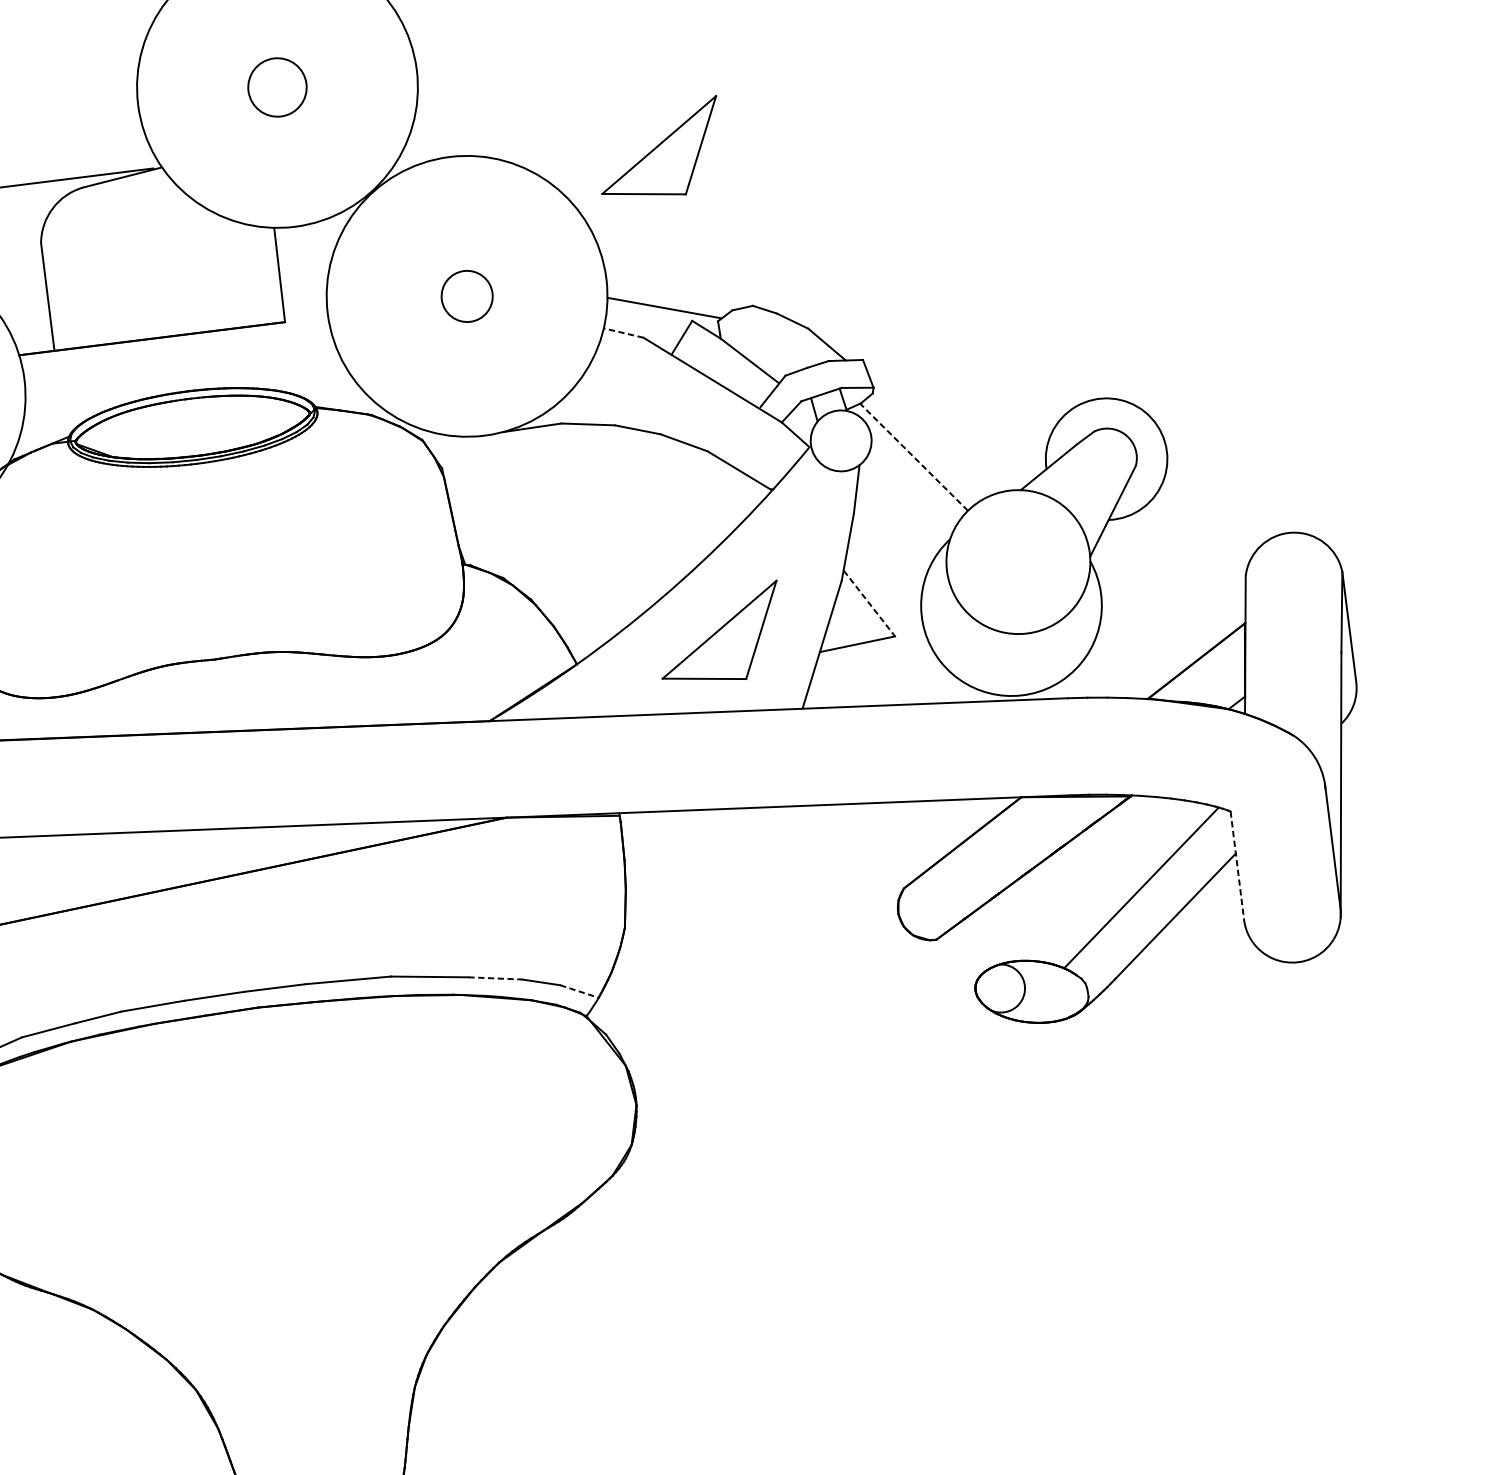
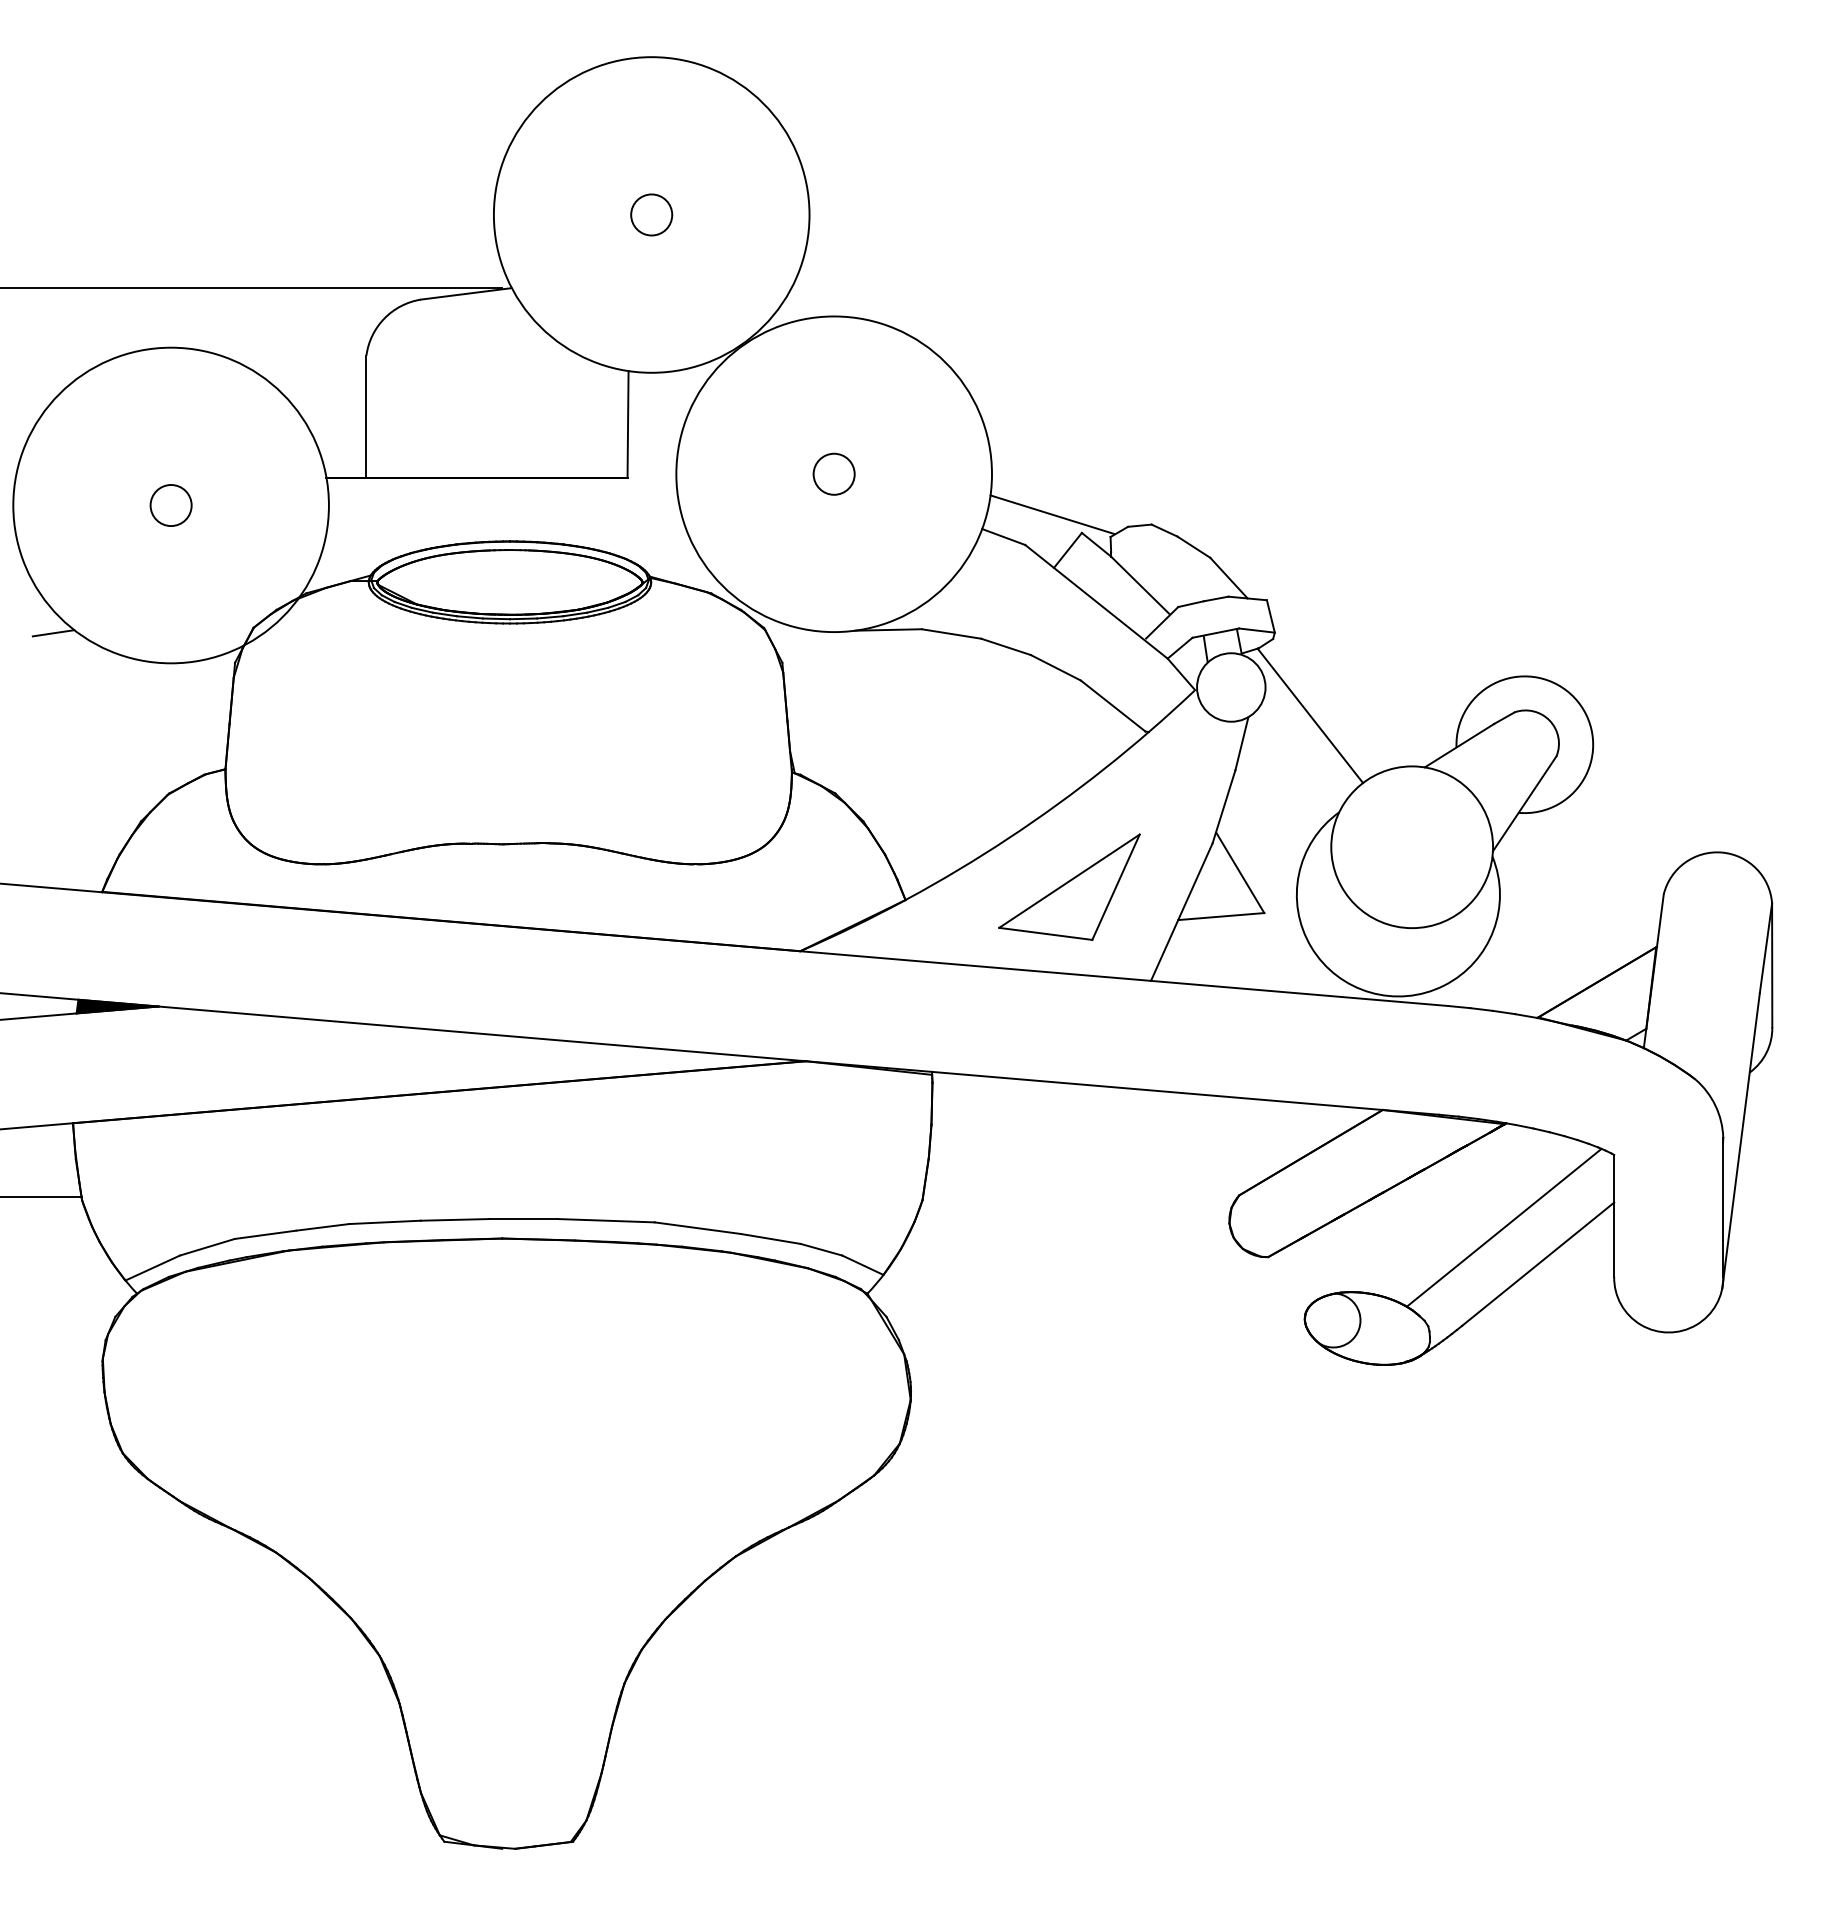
circle: (277, 87) -> (651, 214), size x0.62
part: (659, 149) -> (1069, 337), removed
circle: (466, 295) -> (833, 473), size x0.71
line: (623, 333) -> (1003, 537), dashed -> solid
line: (914, 456) -> (1310, 715), dashed -> solid
line: (869, 603) -> (1240, 872), dashed -> solid
line: (1237, 864) -> (1614, 1215), dashed -> solid
line: (495, 978) -> (771, 1239), dashed -> solid
line: (579, 991) -> (862, 1265), dashed -> solid

